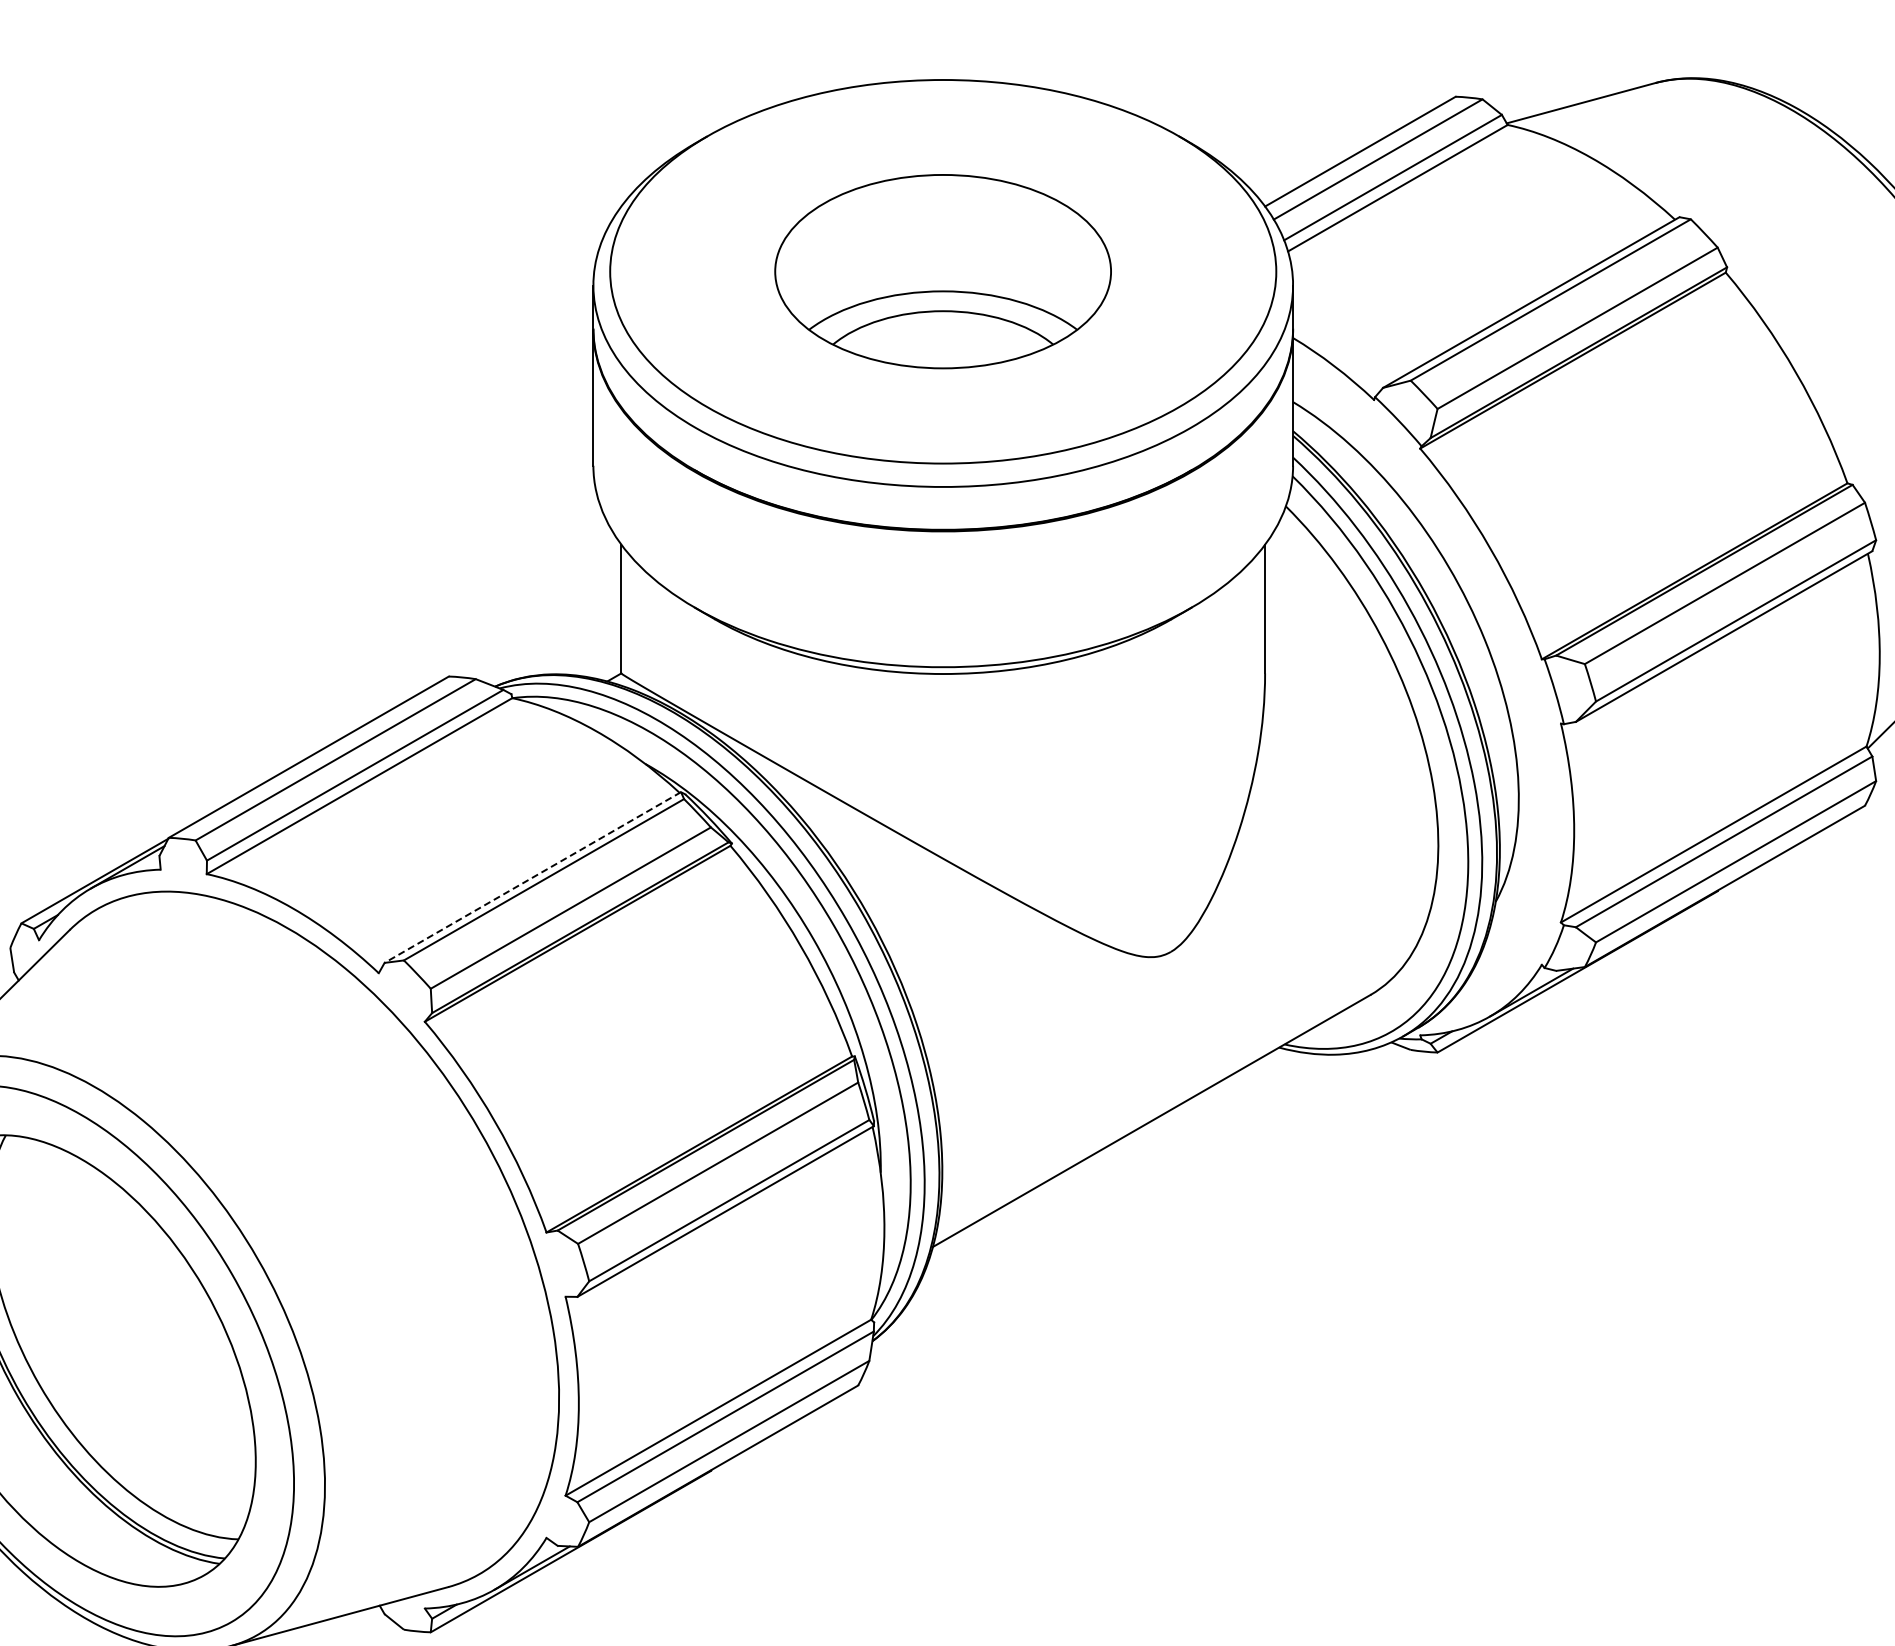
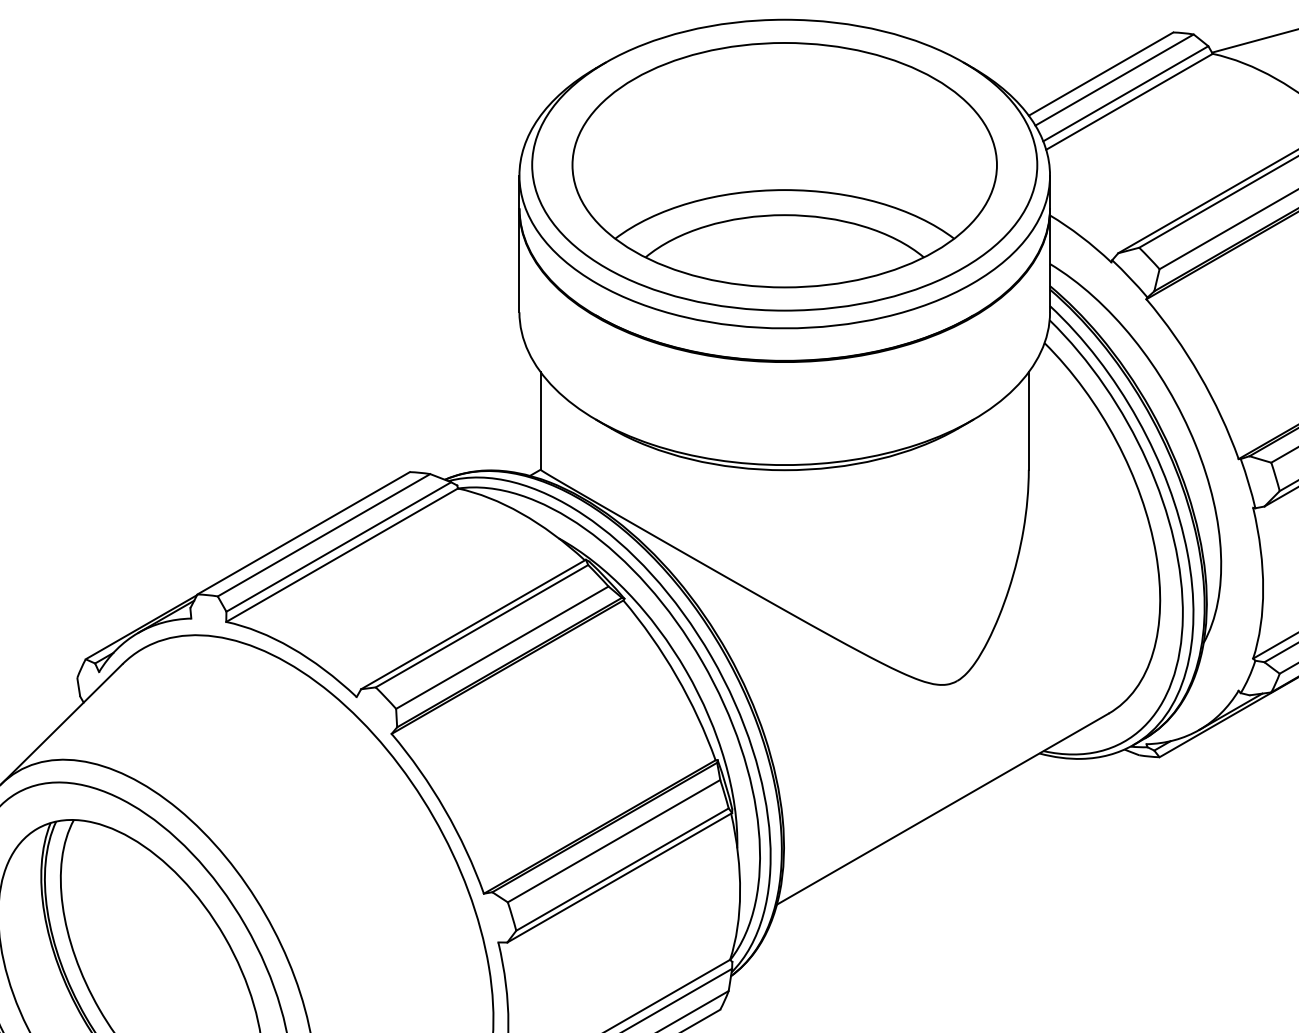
part: (942, 271) -> (784, 164), size x1.67
line: (532, 877) -> (473, 624), dashed -> solid

